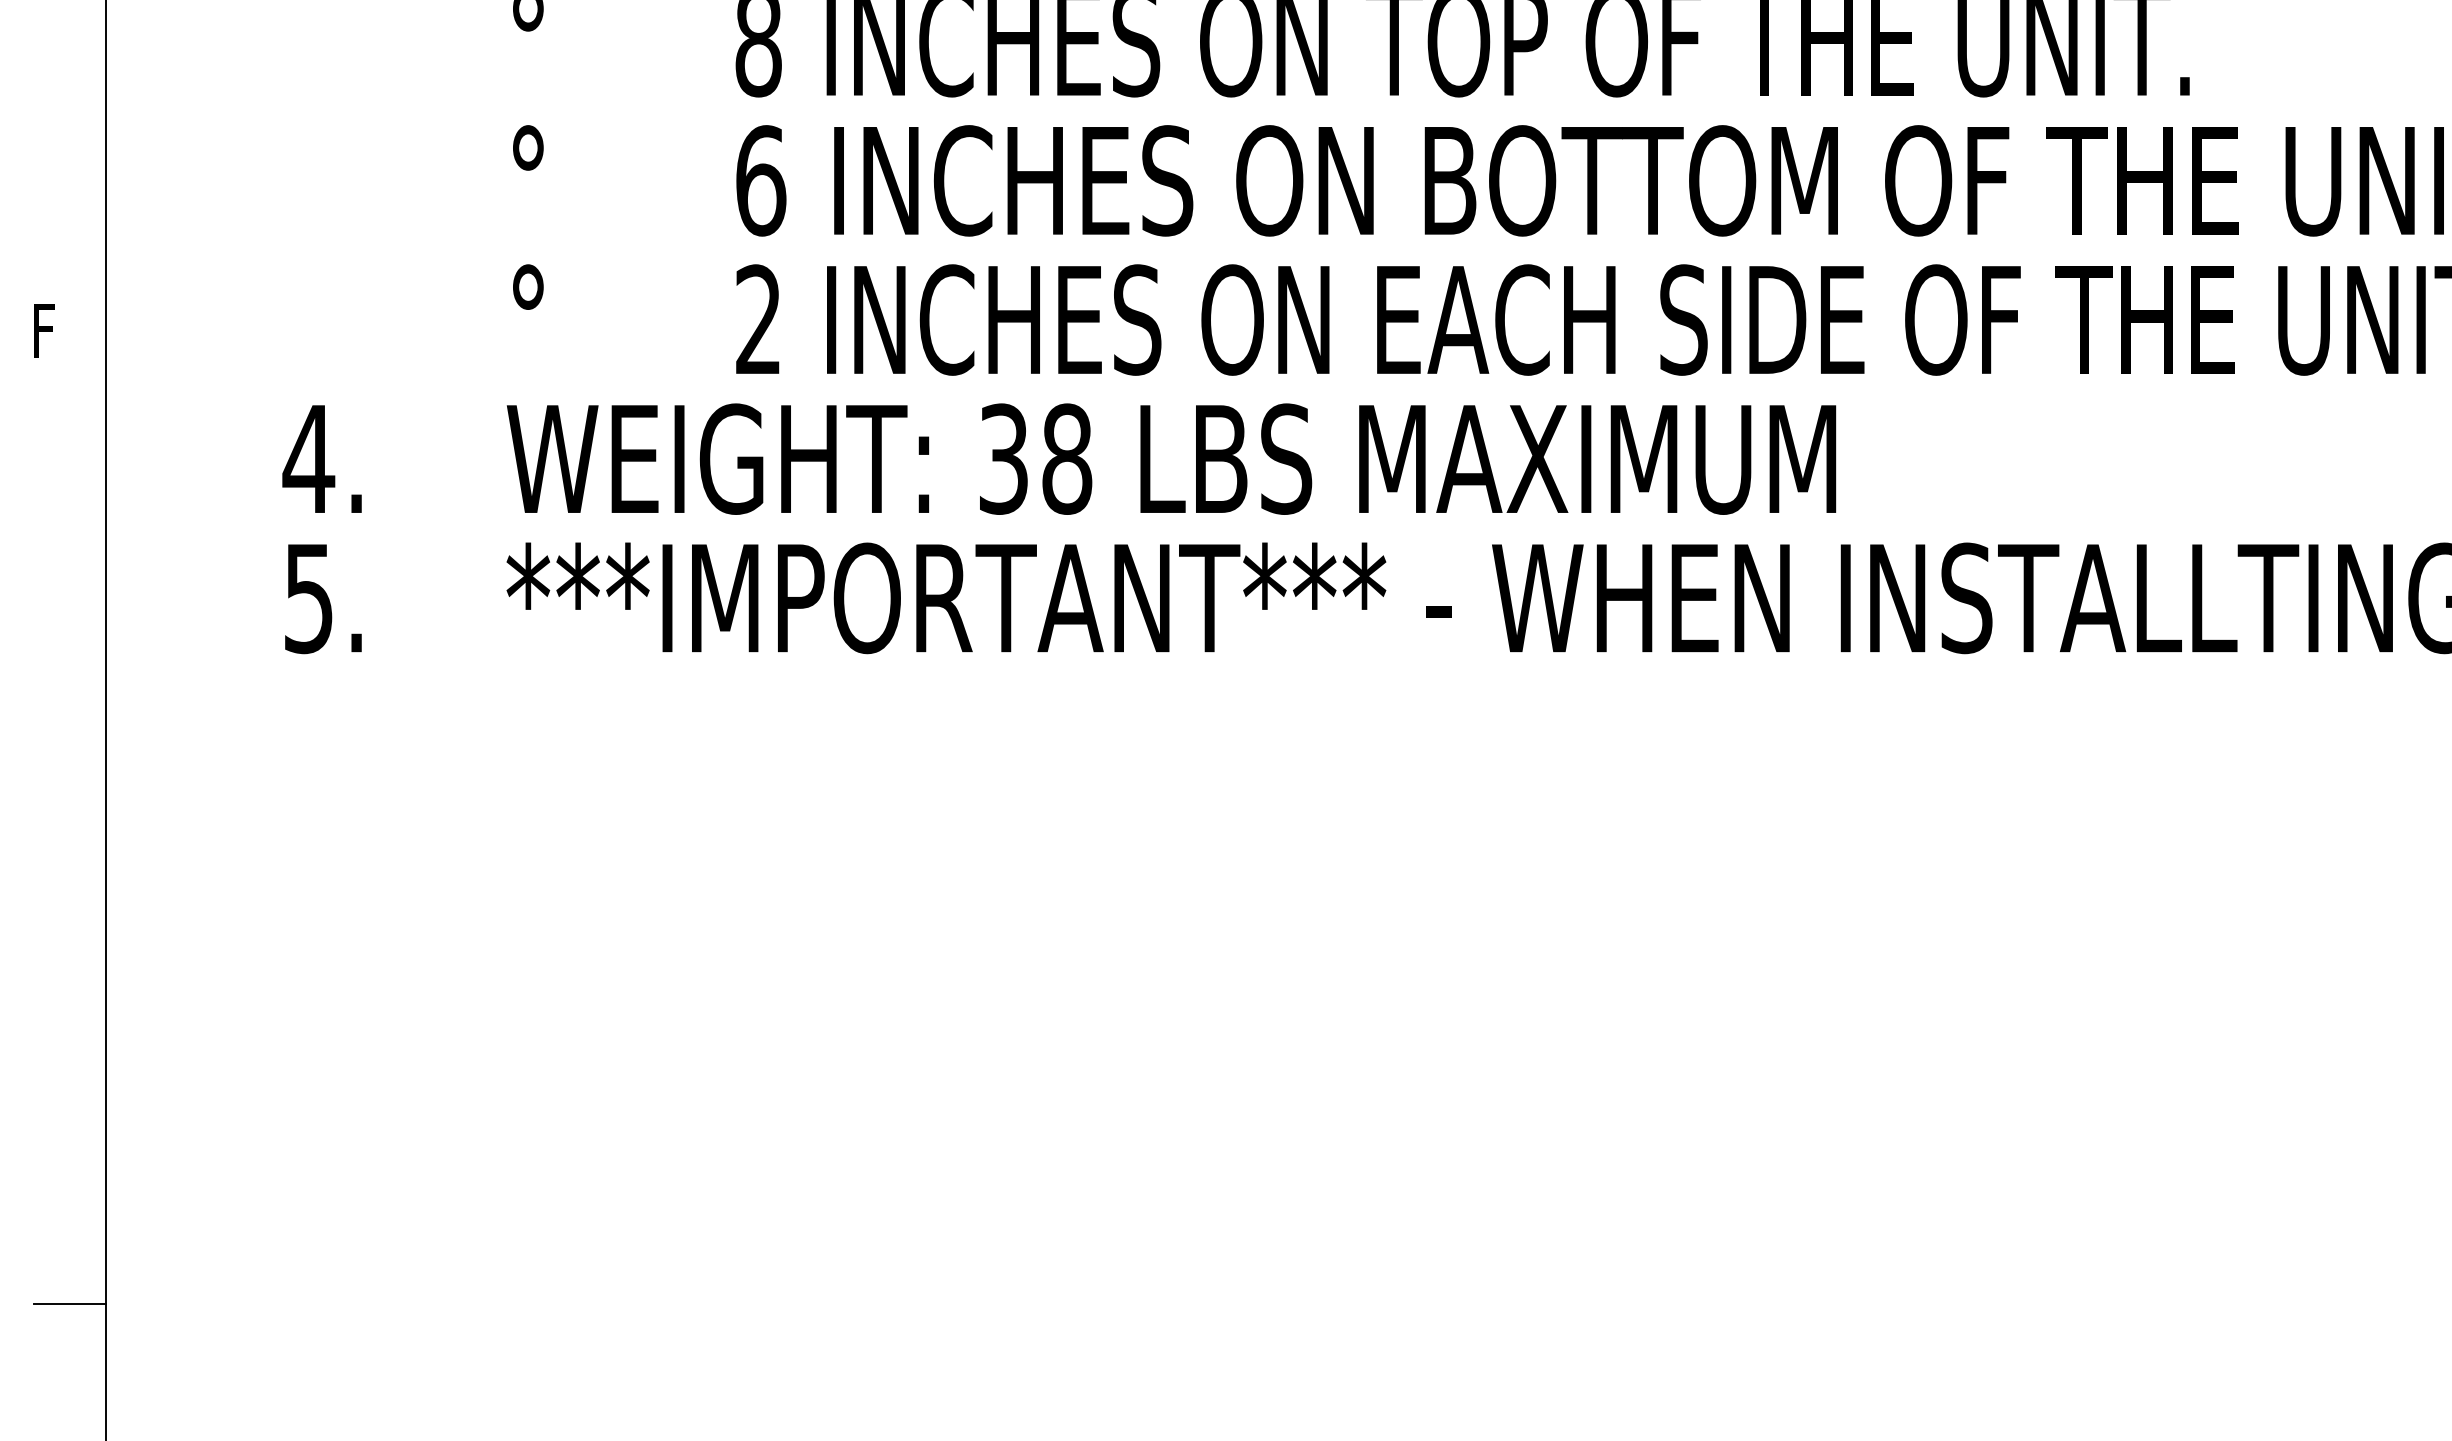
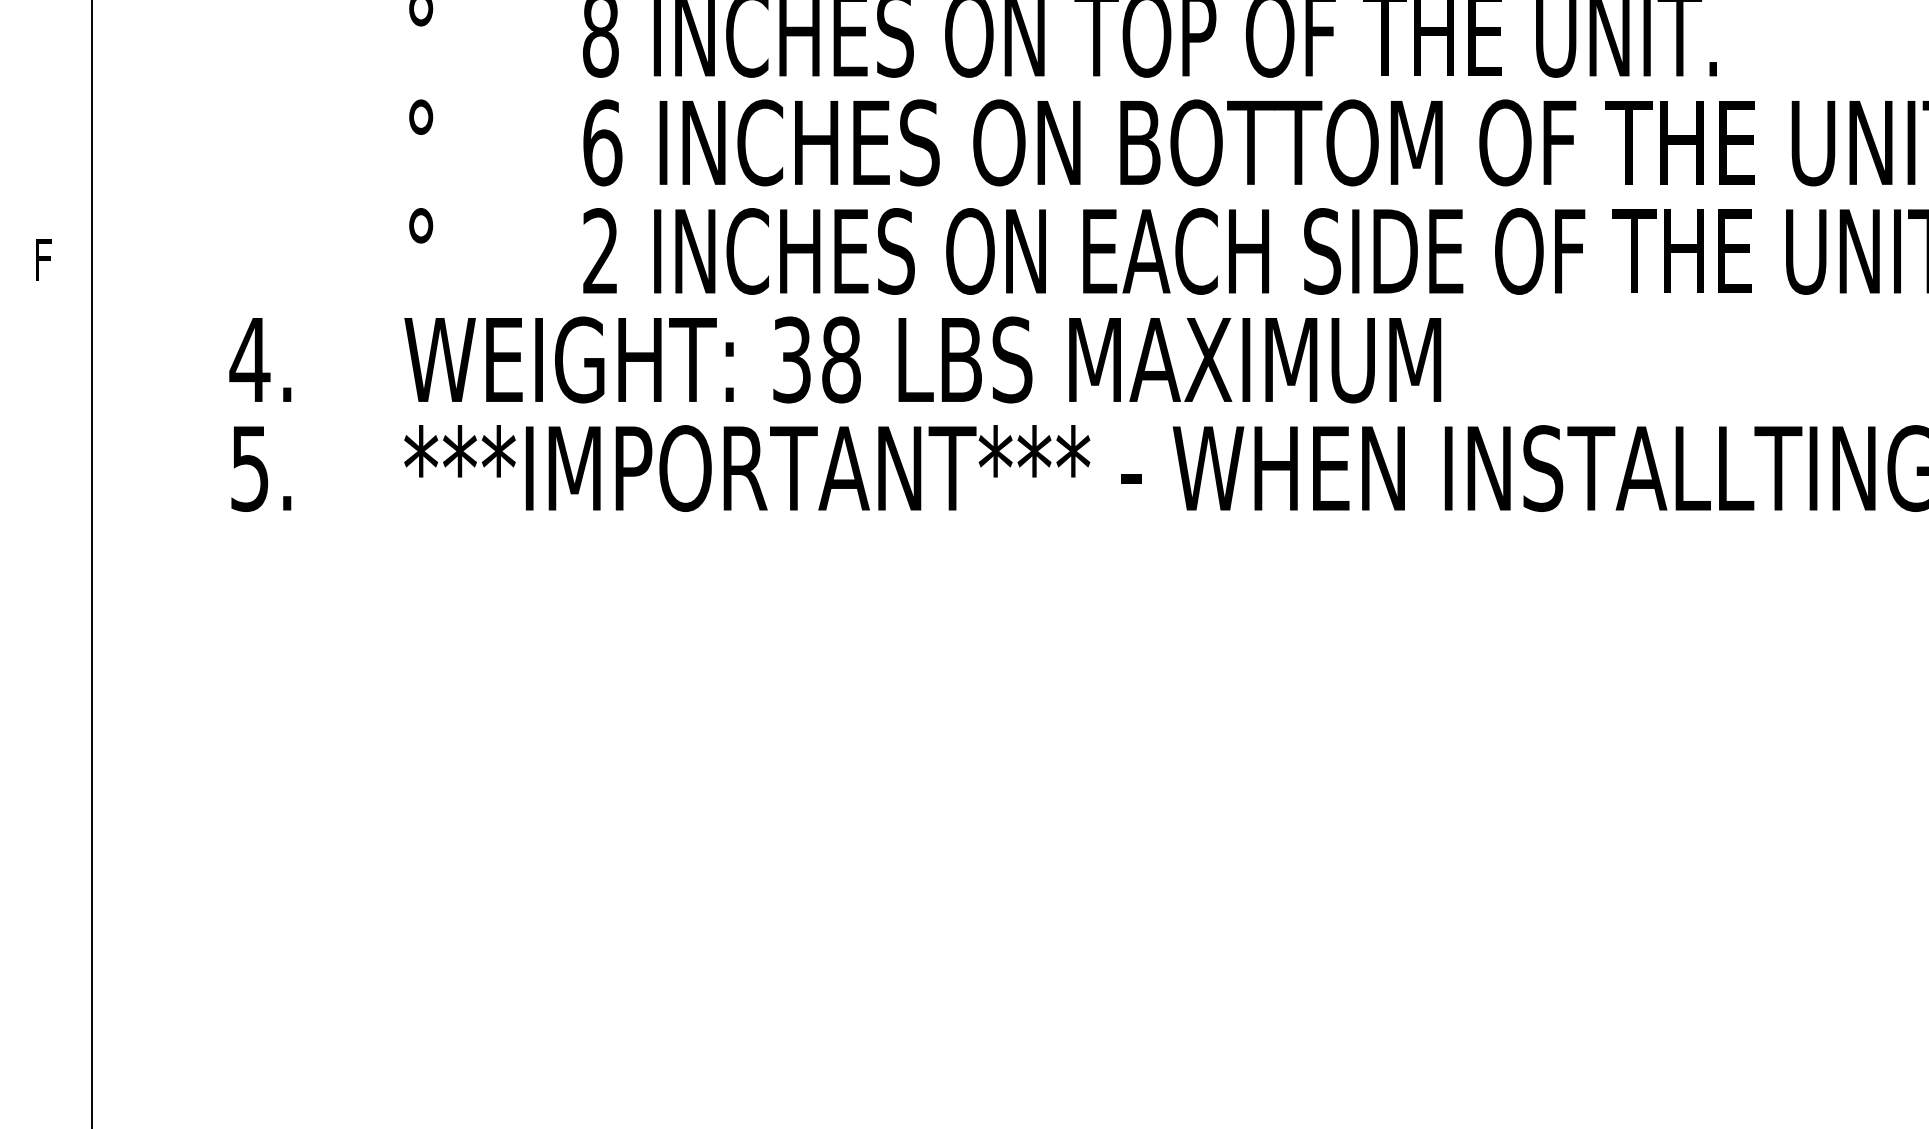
line: (69, 1303) -> (63, 1018), removed

